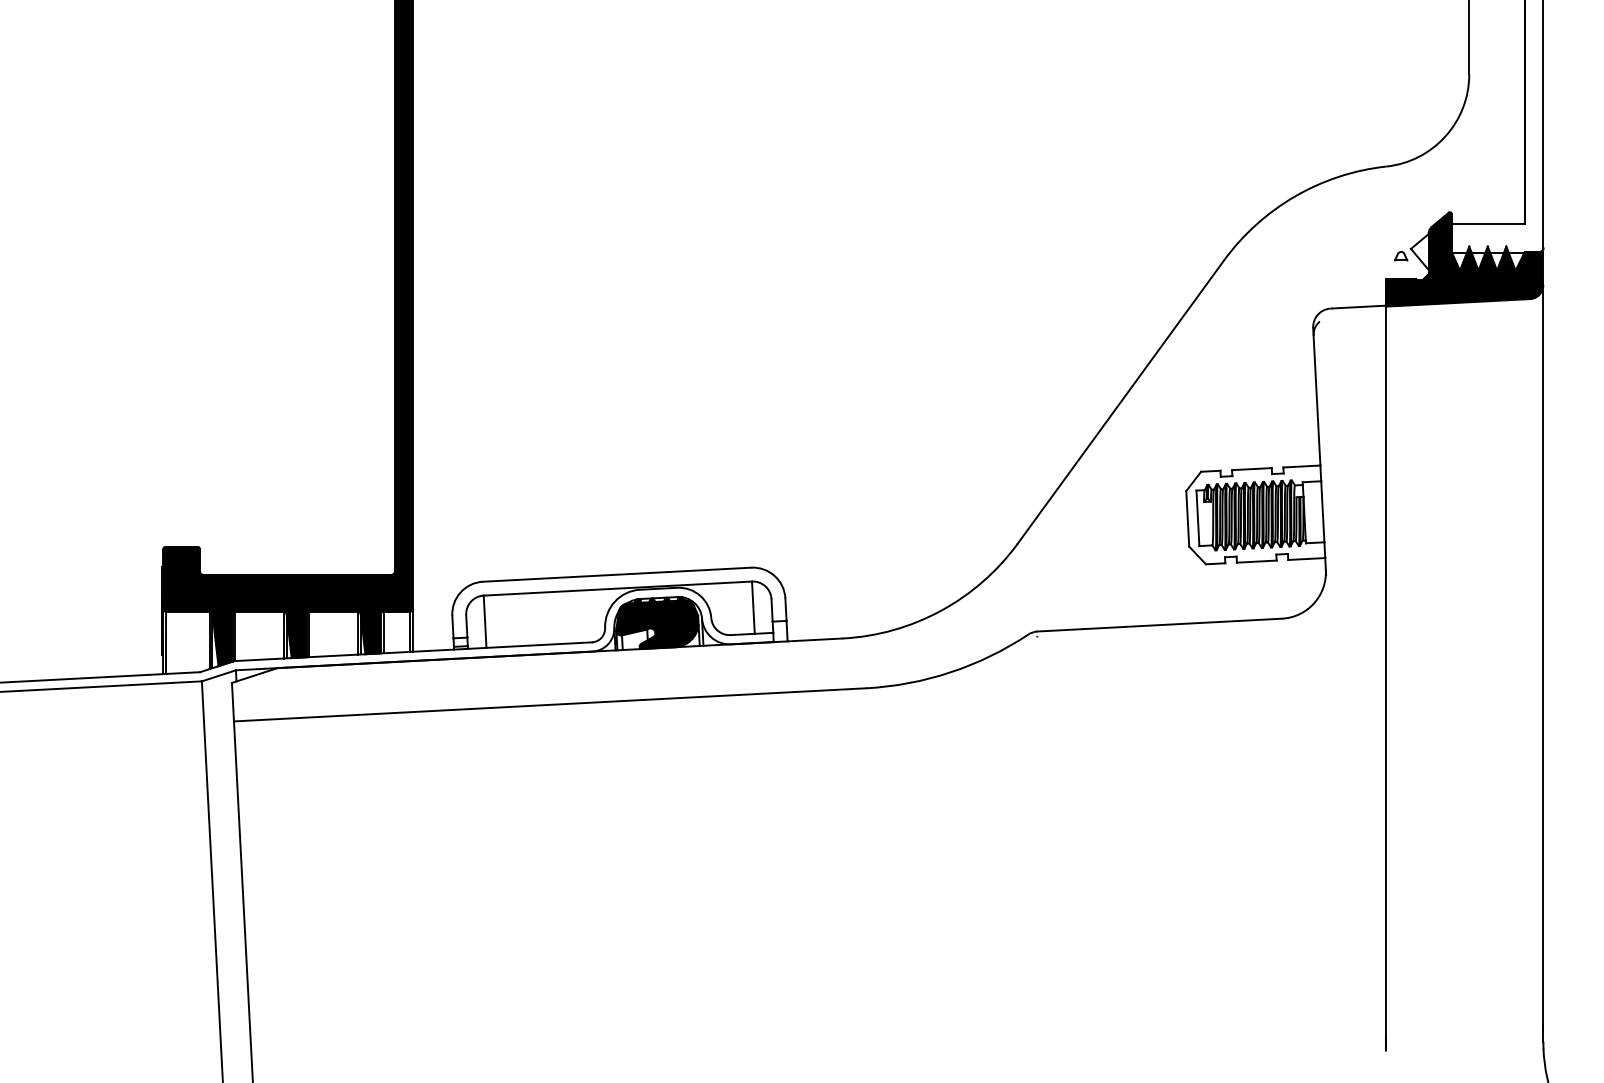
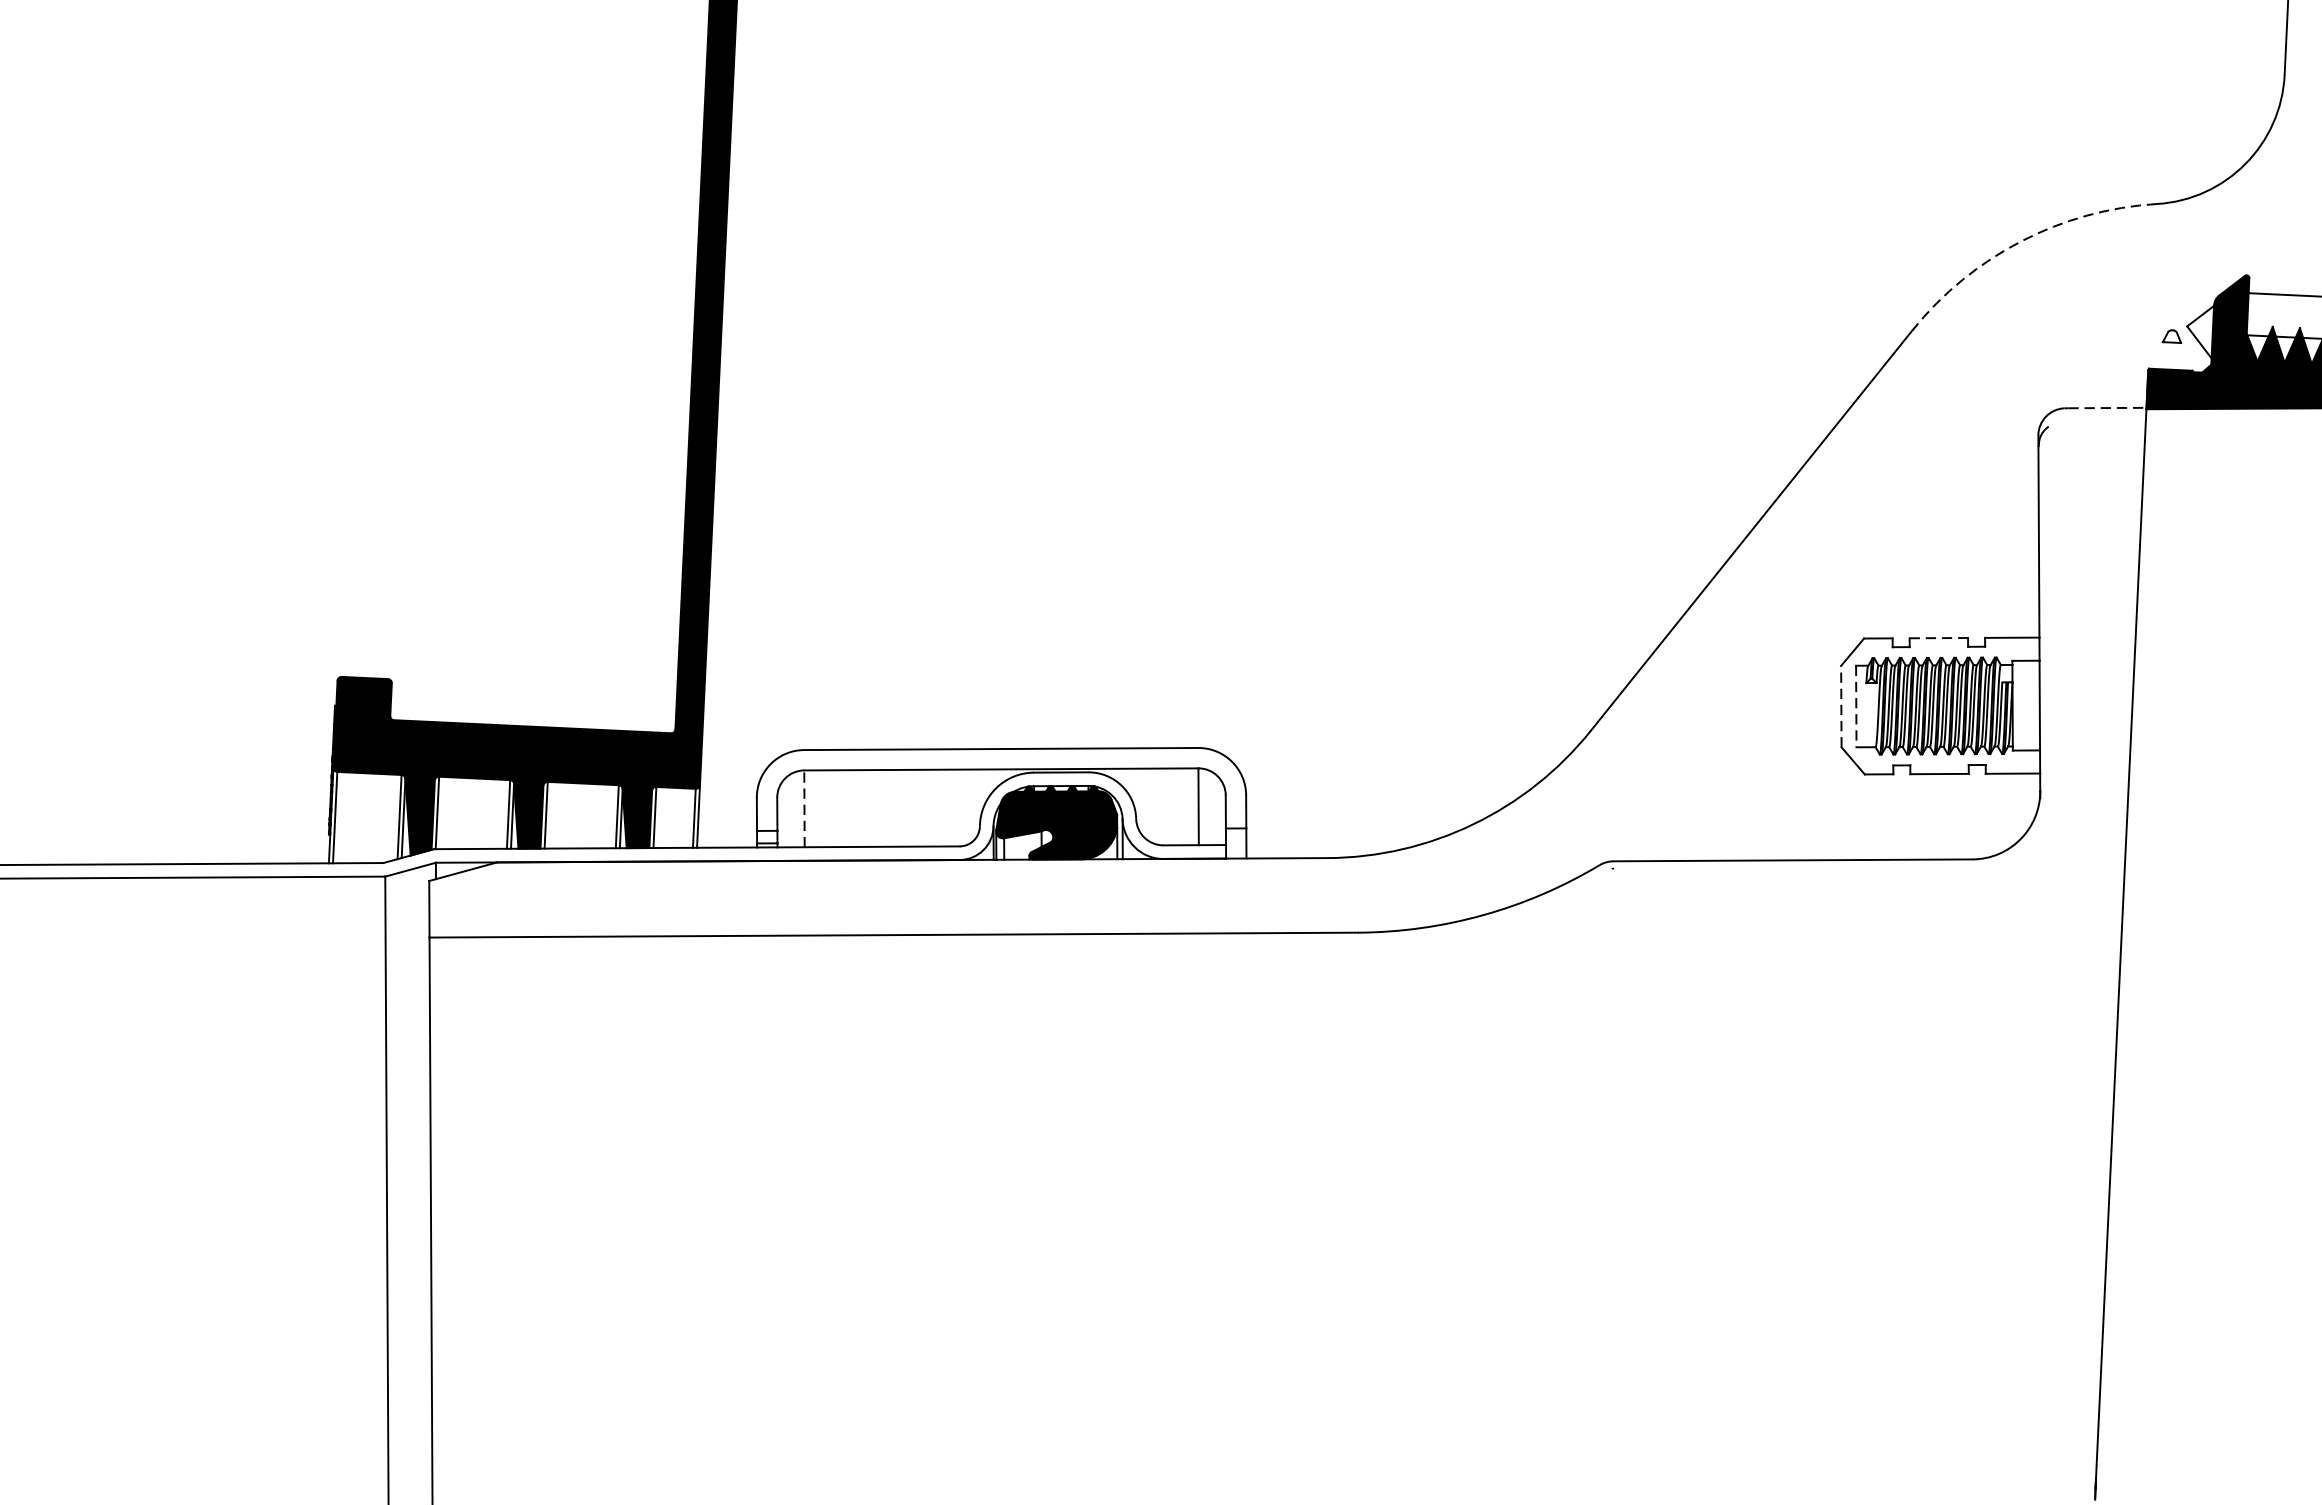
arc: (1295, 196) -> (2021, 241), solid -> dashed
line: (1359, 307) -> (2107, 408), solid -> dashed
line: (1251, 469) -> (1938, 638), solid -> dashed
line: (1187, 518) -> (1841, 706), solid -> dashed
line: (1197, 518) -> (1855, 706), solid -> dashed
line: (485, 621) -> (805, 808), solid -> dashed

